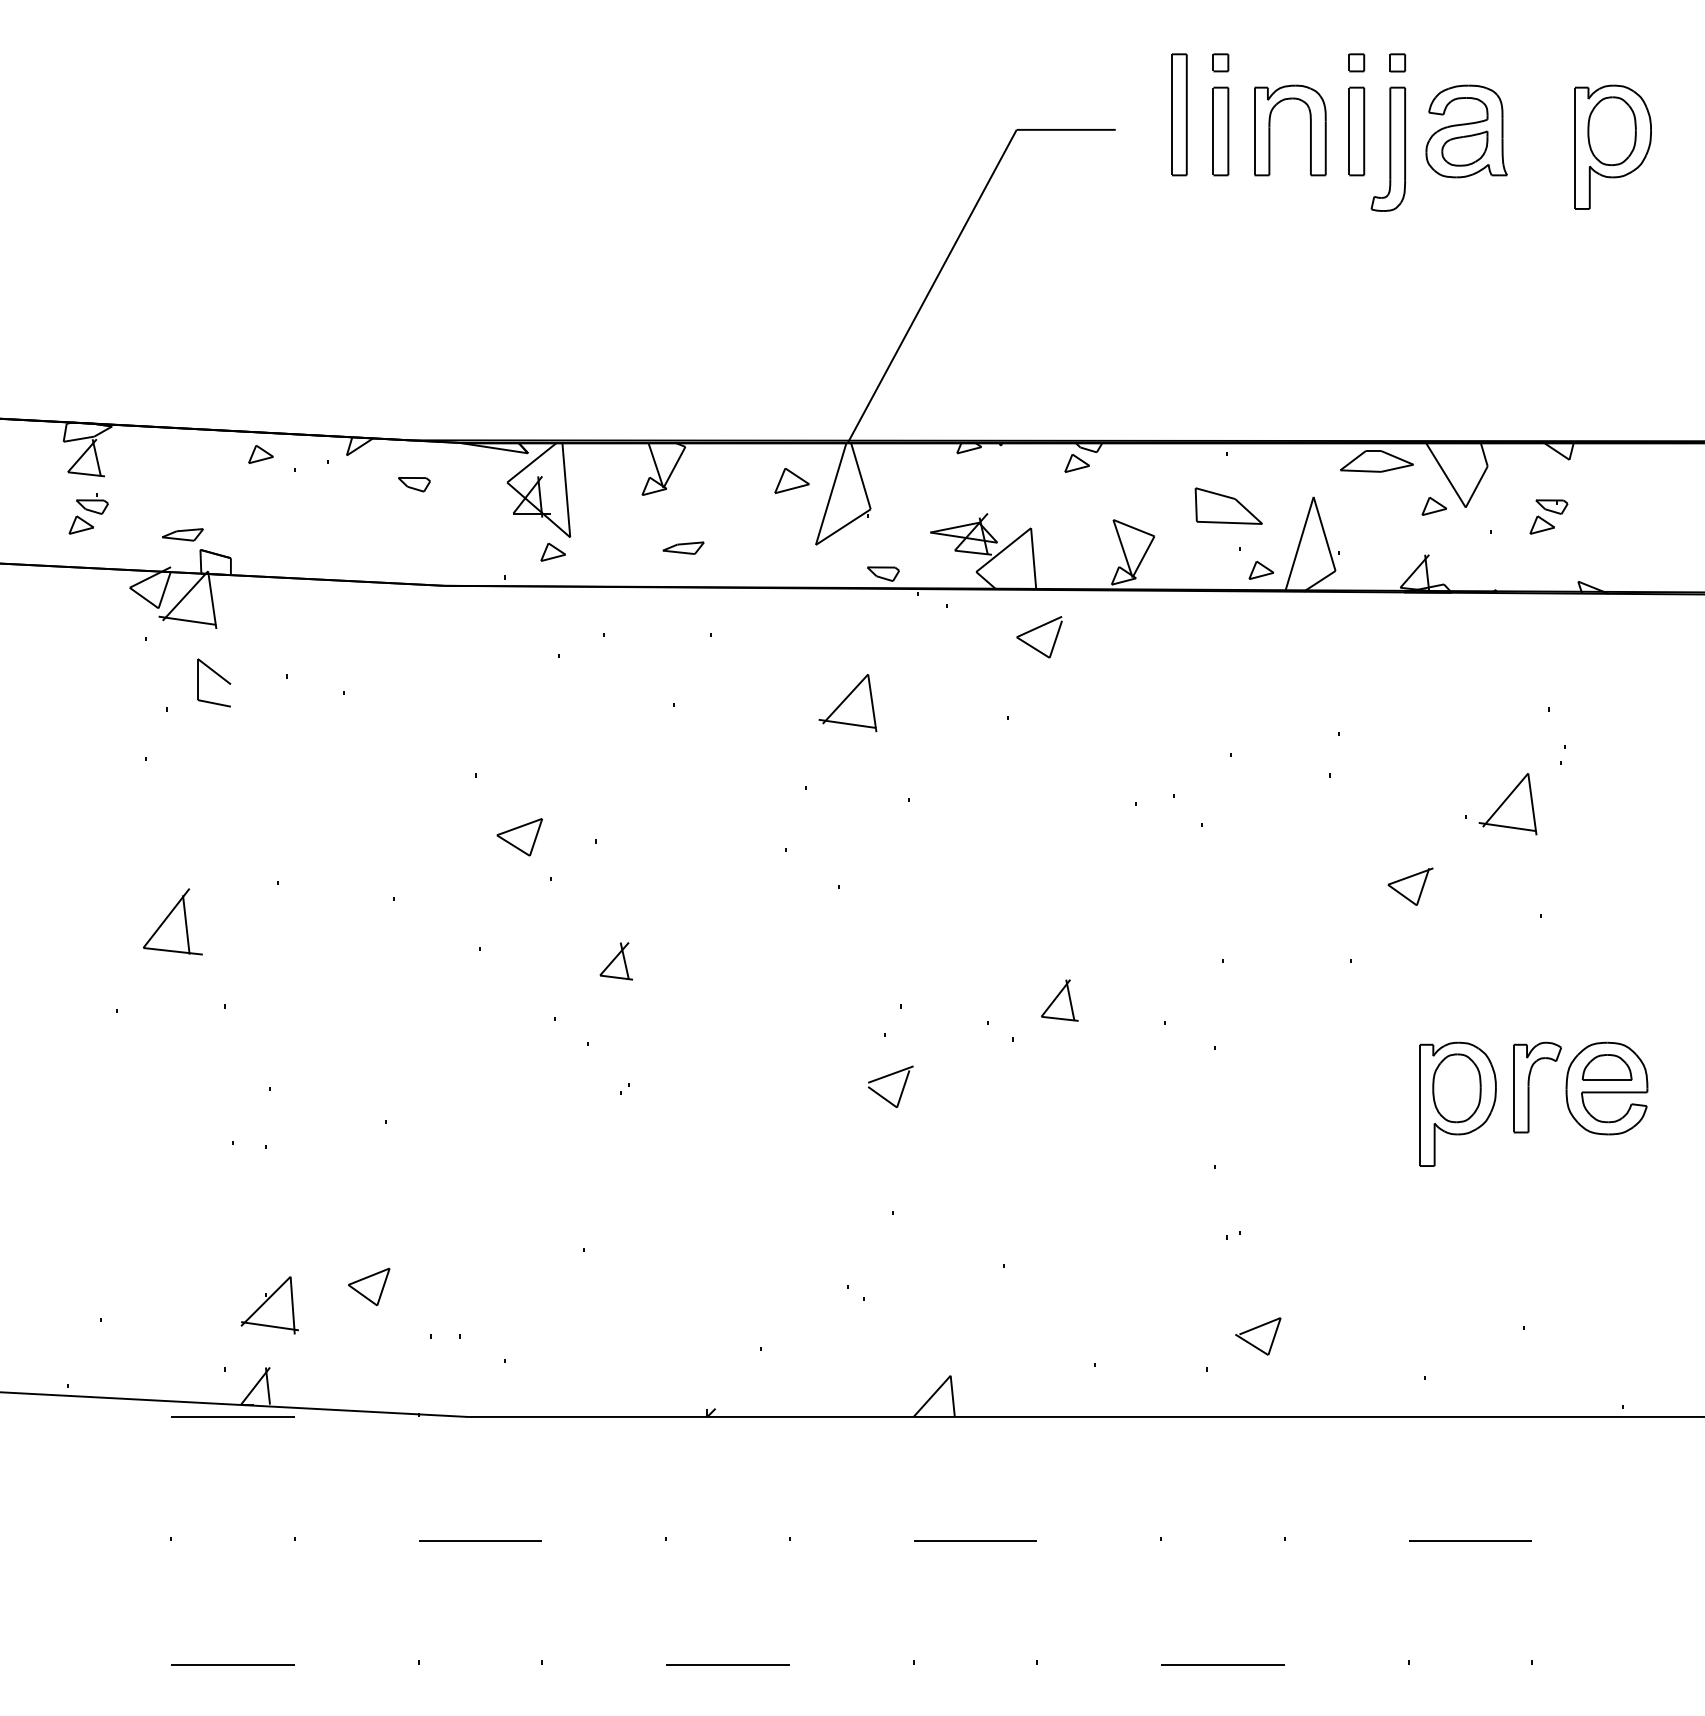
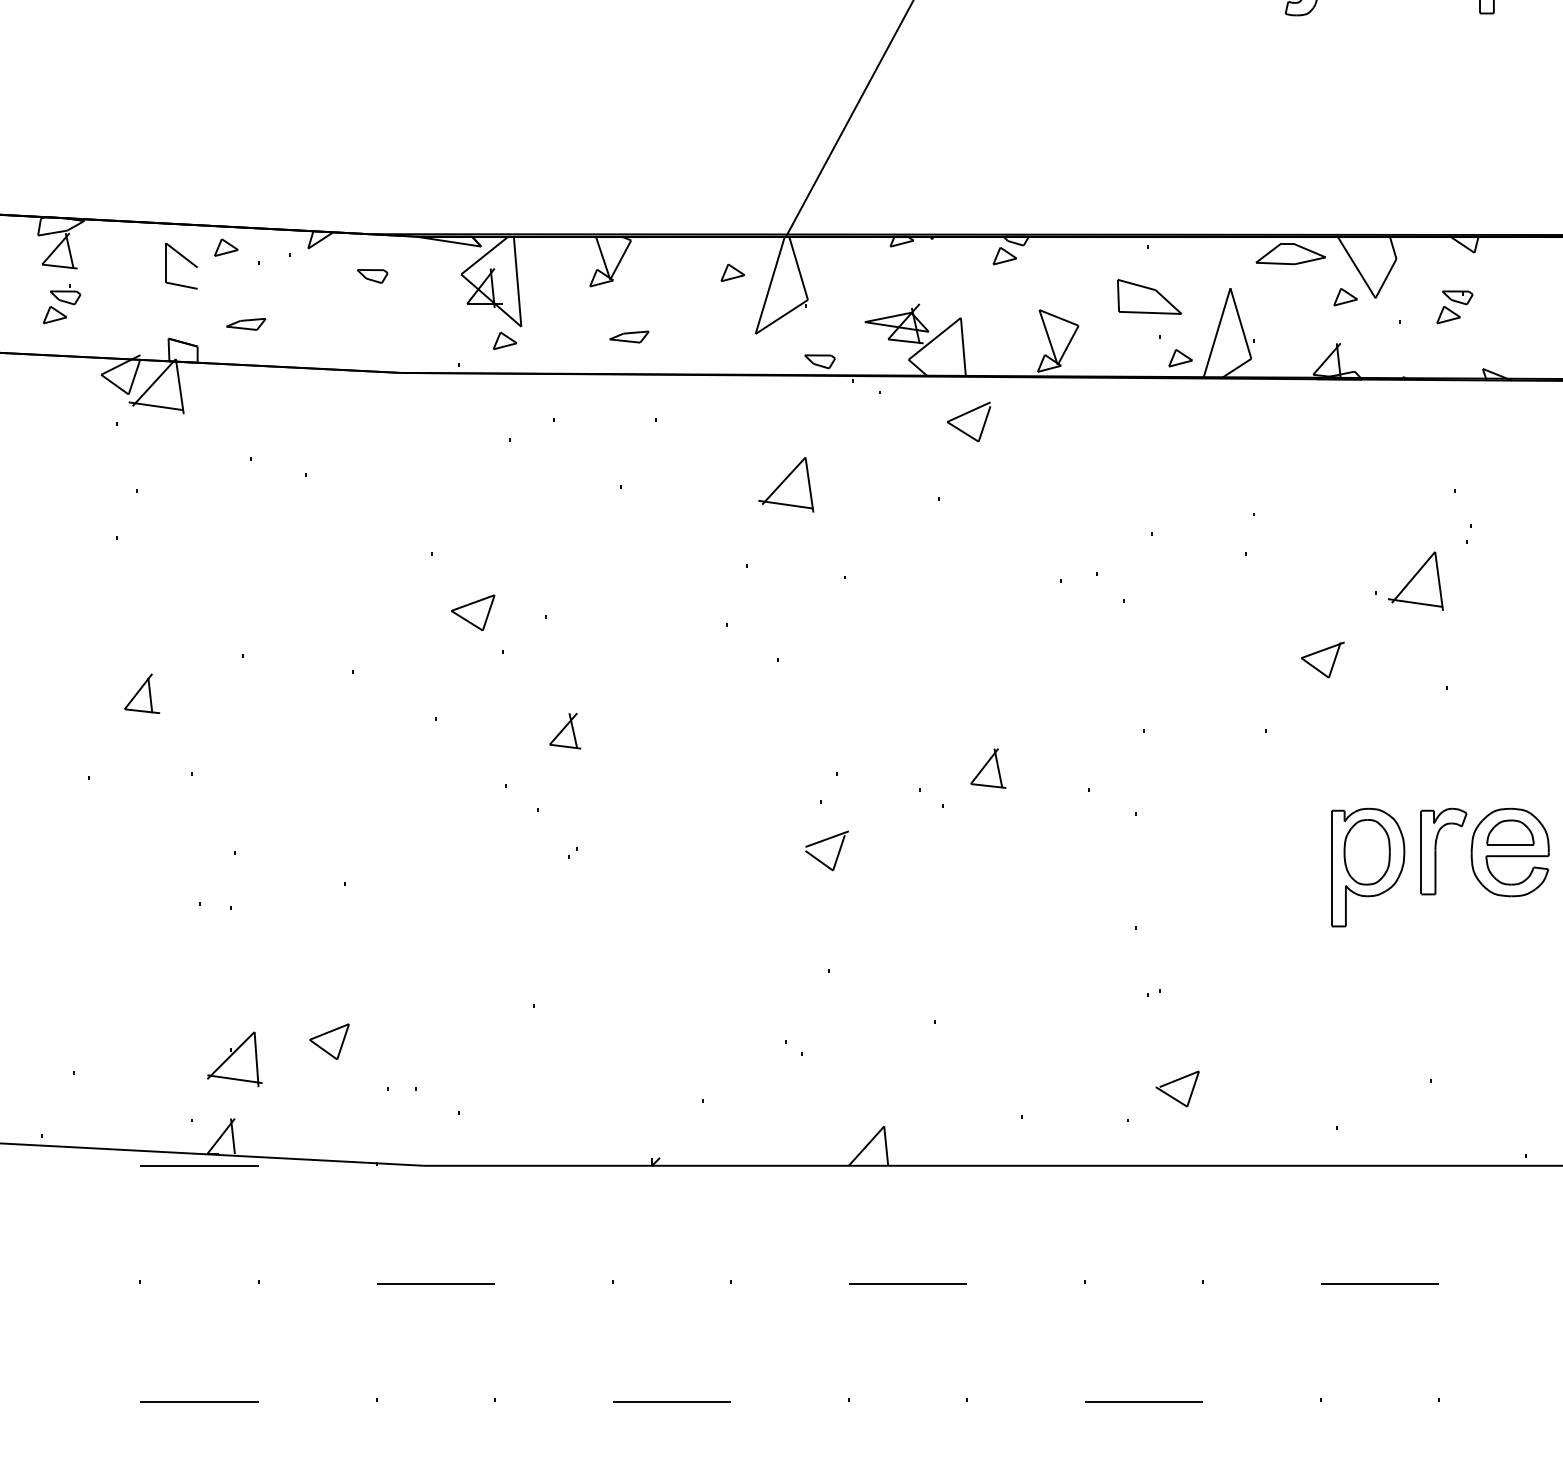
part: (791, 480) -> (732, 272), size x0.71
part: (182, 534) -> (245, 323), moved
part: (218, 676) -> (185, 260), moved
part: (172, 922) -> (141, 694), size x0.62

